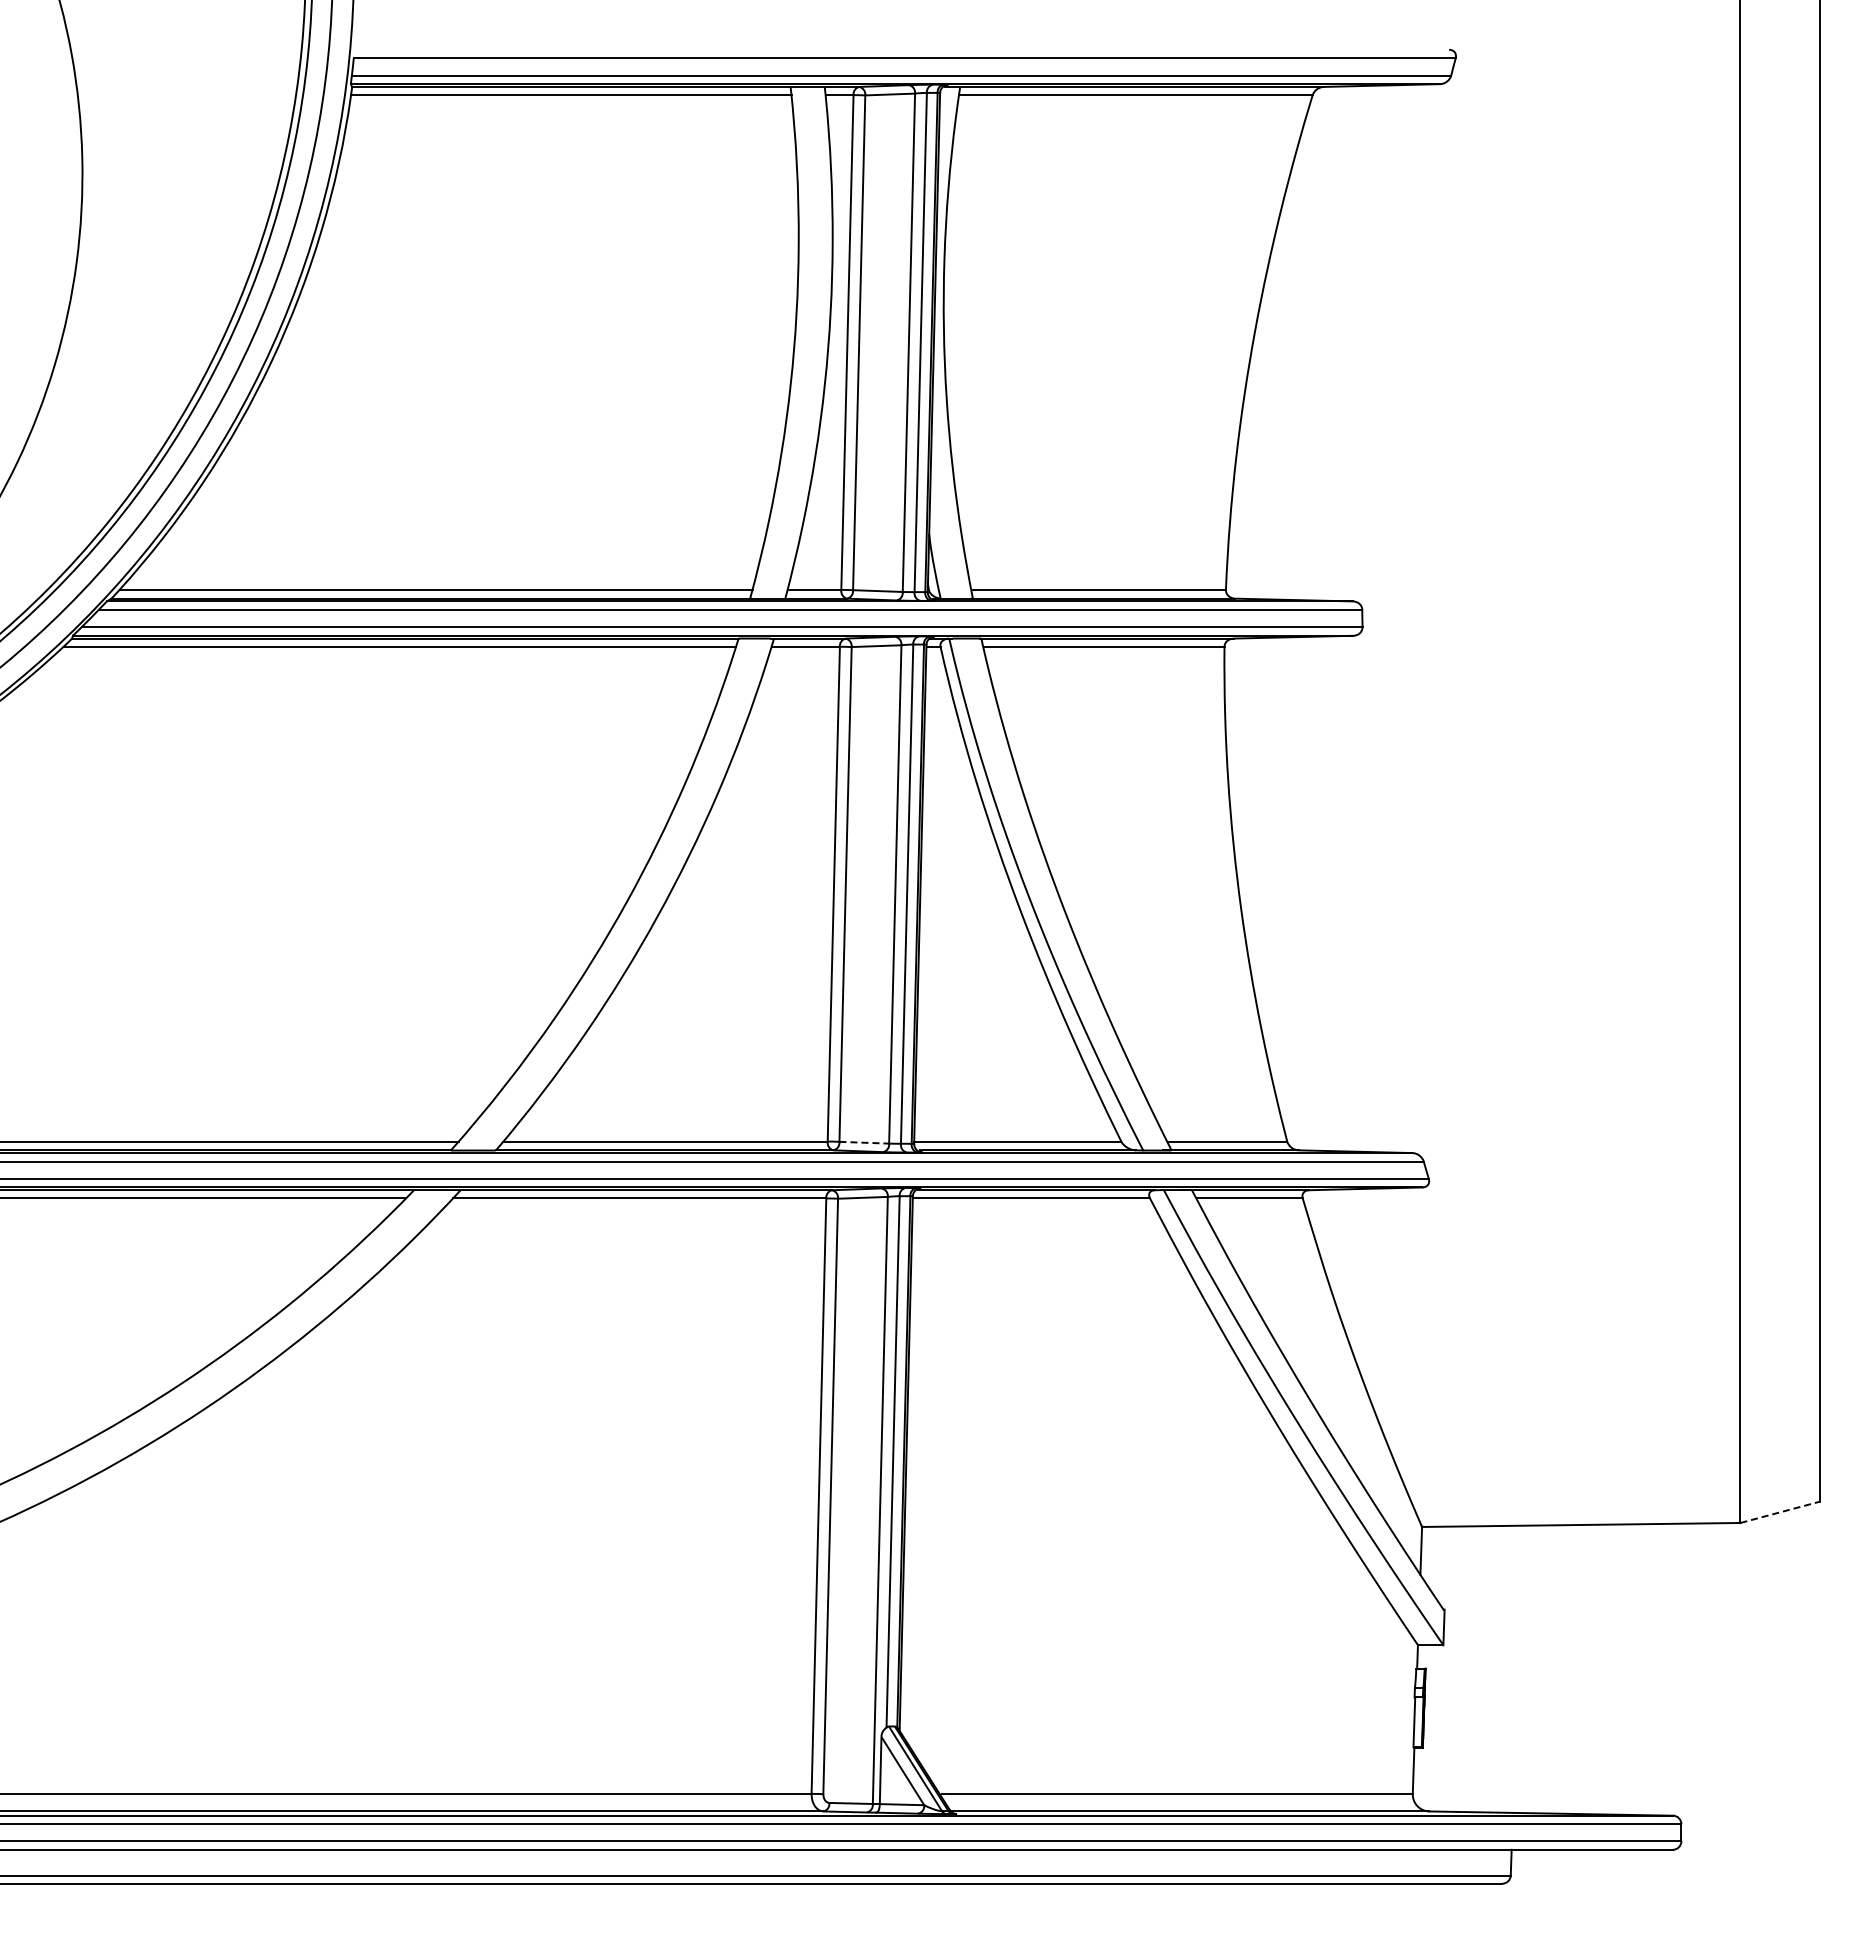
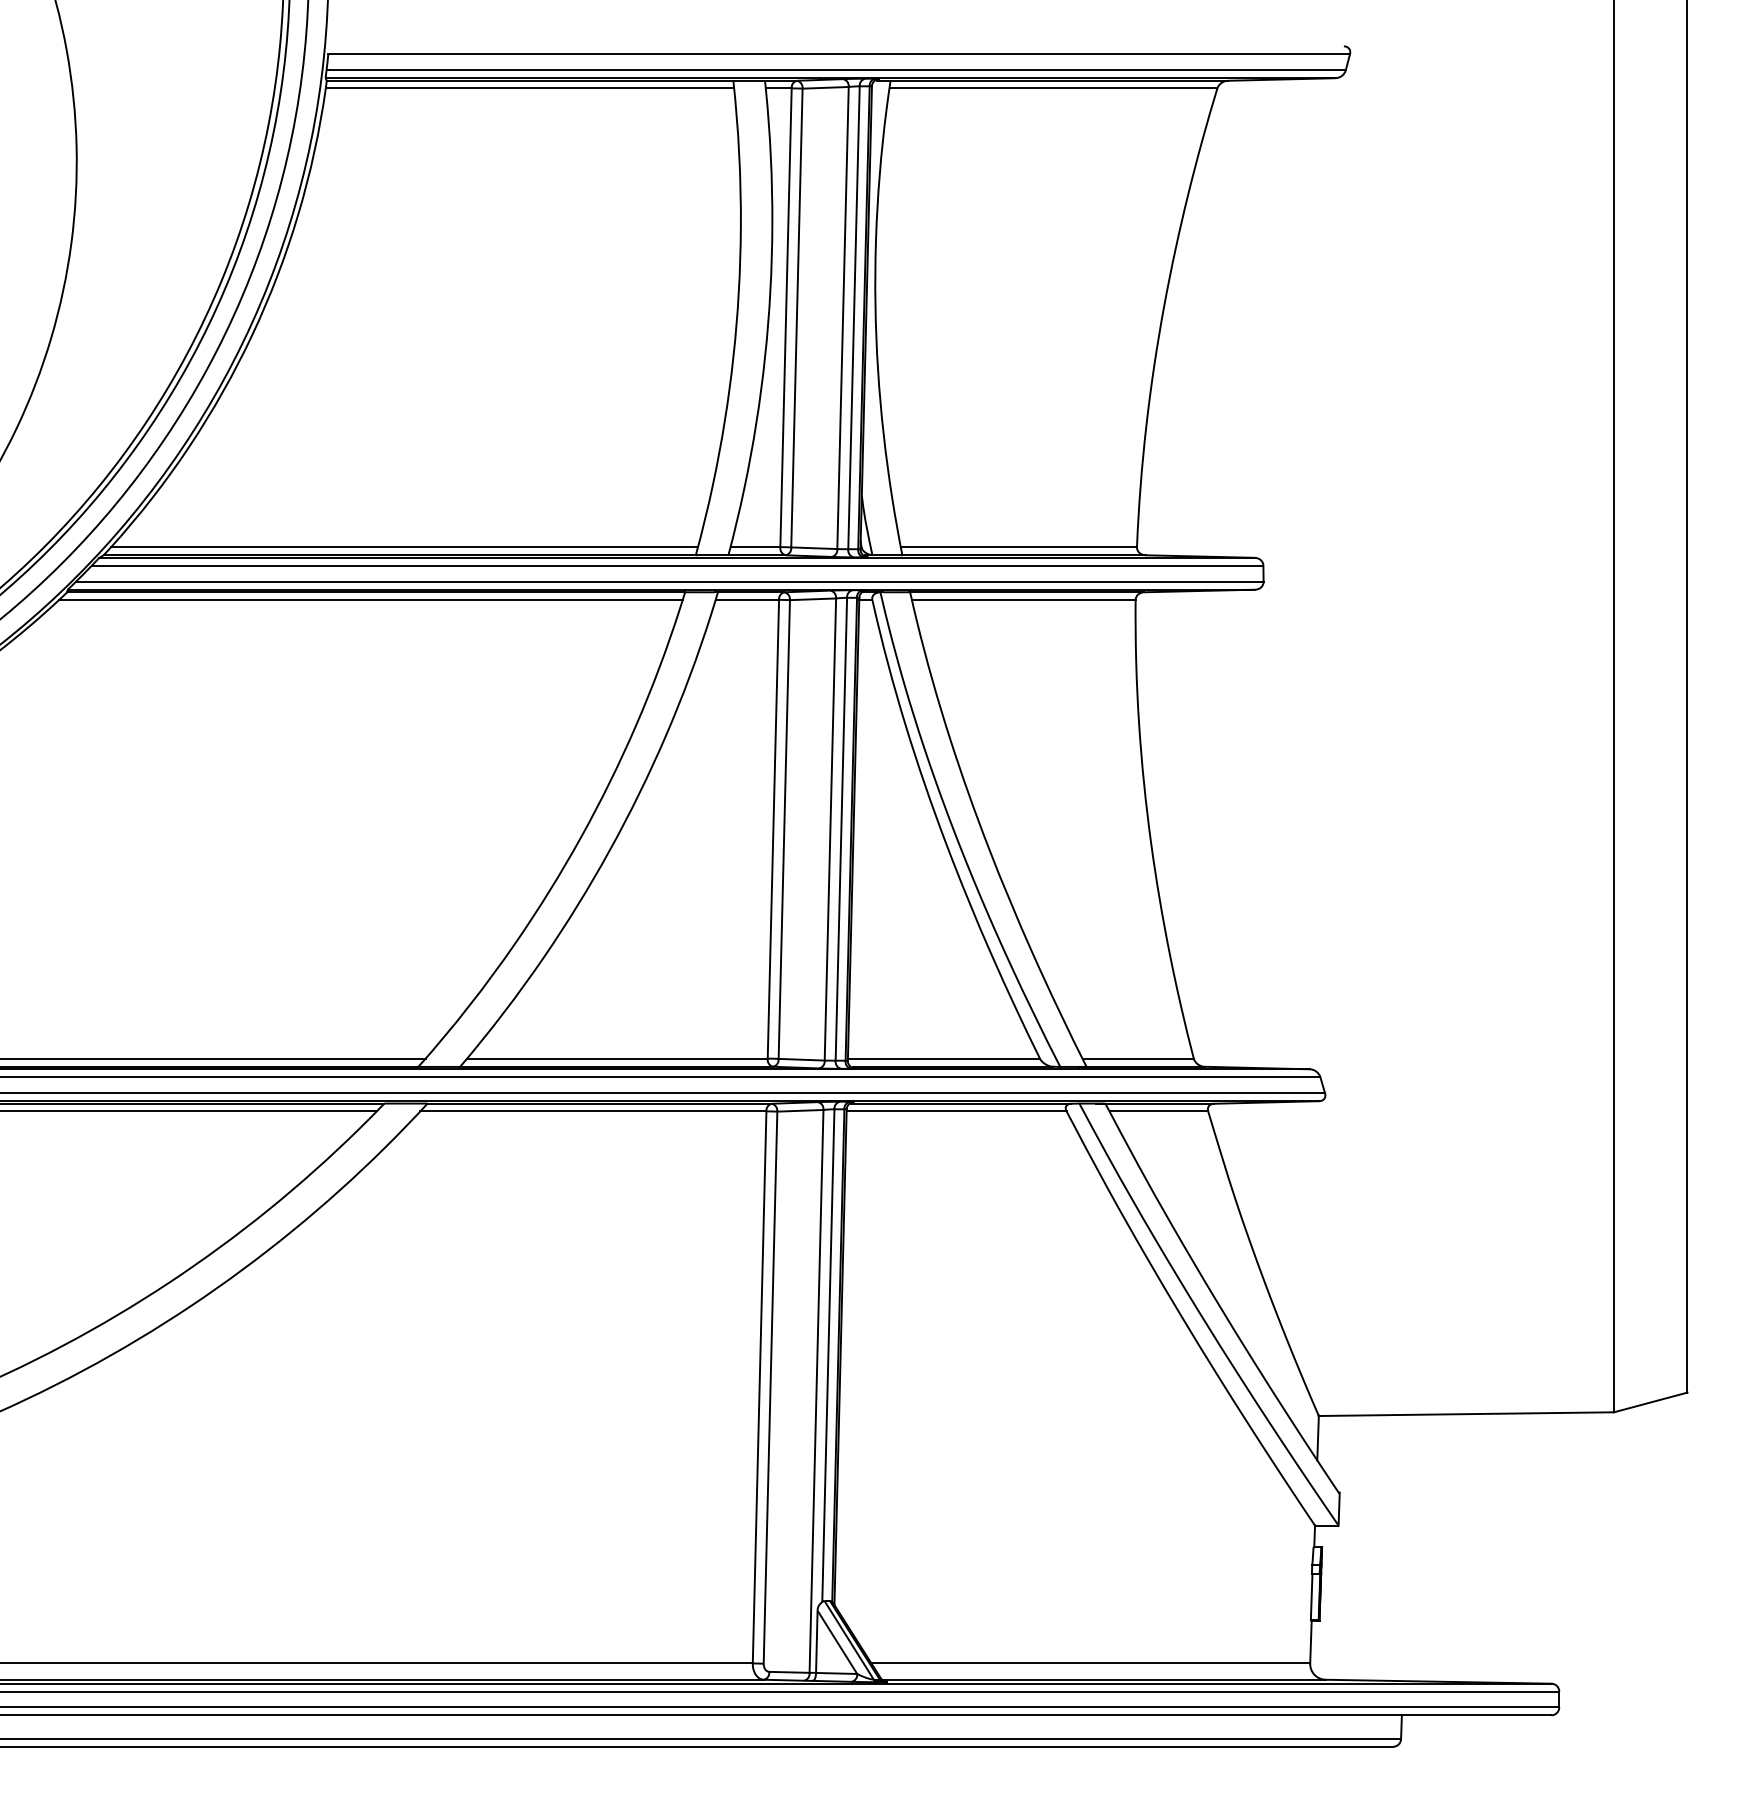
line: (864, 1142) -> (801, 1059), dashed -> solid
line: (1780, 1512) -> (1651, 1402), dashed -> solid

